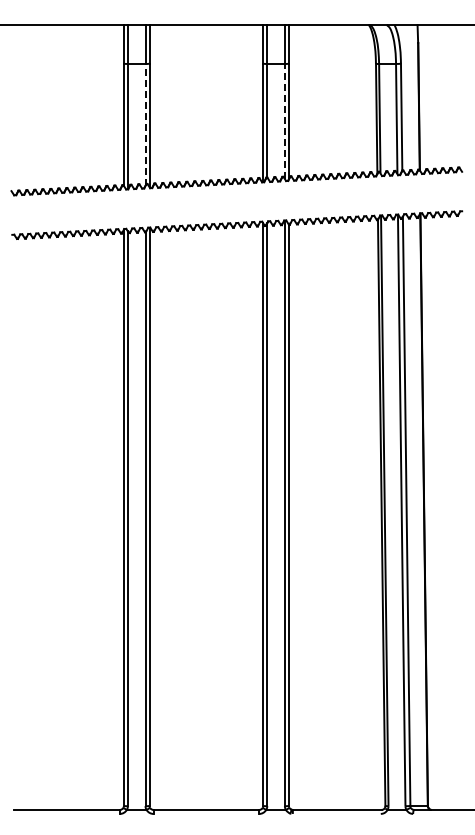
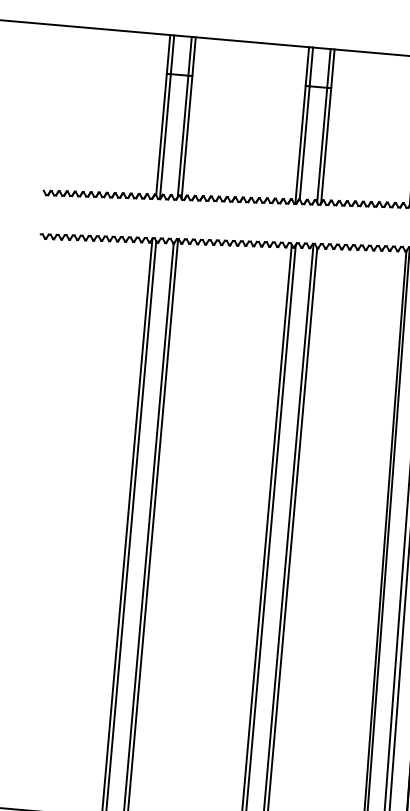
line: (284, 121) -> (321, 145), dashed -> solid
line: (145, 124) -> (183, 136), dashed -> solid

